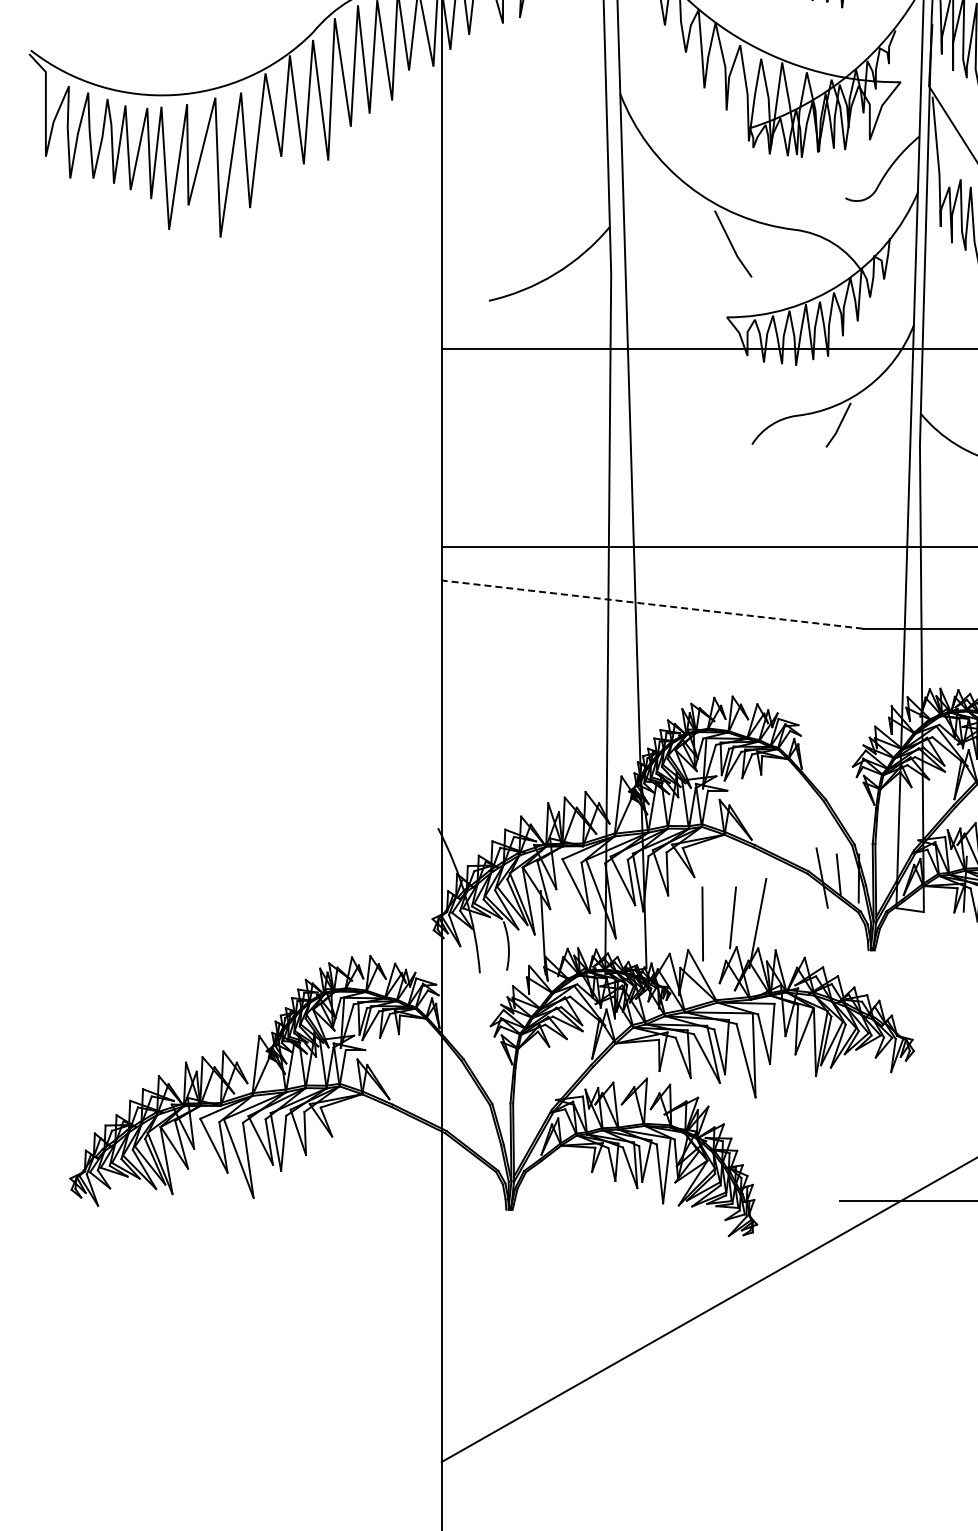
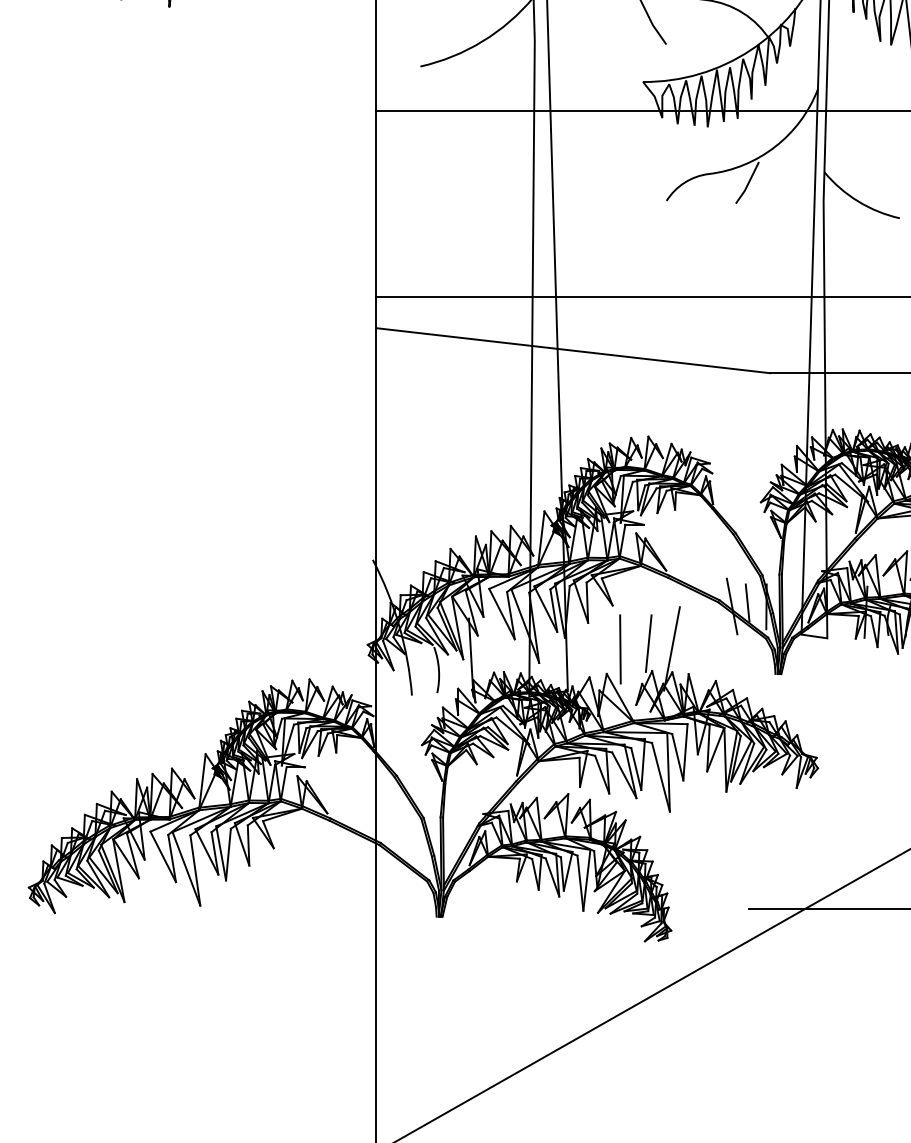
line: (652, 604) -> (573, 350), dashed -> solid

